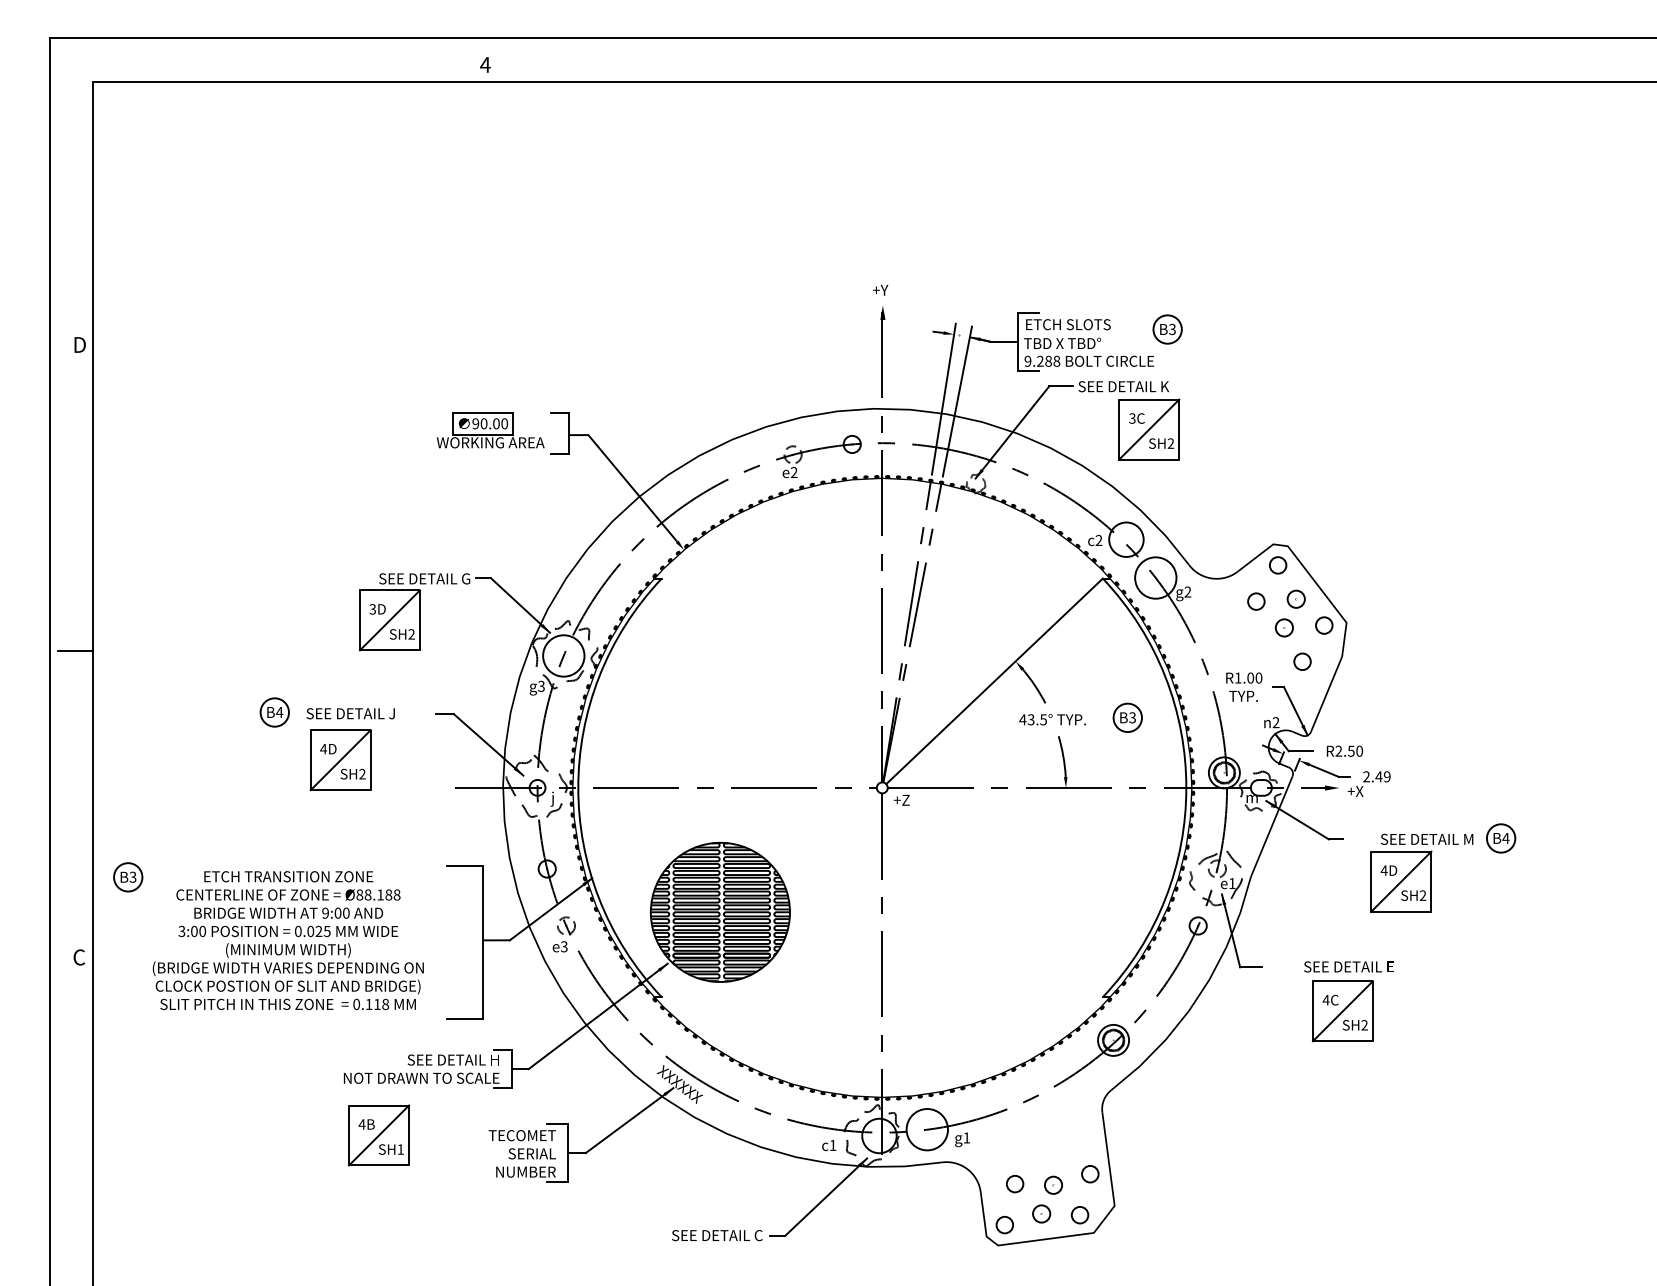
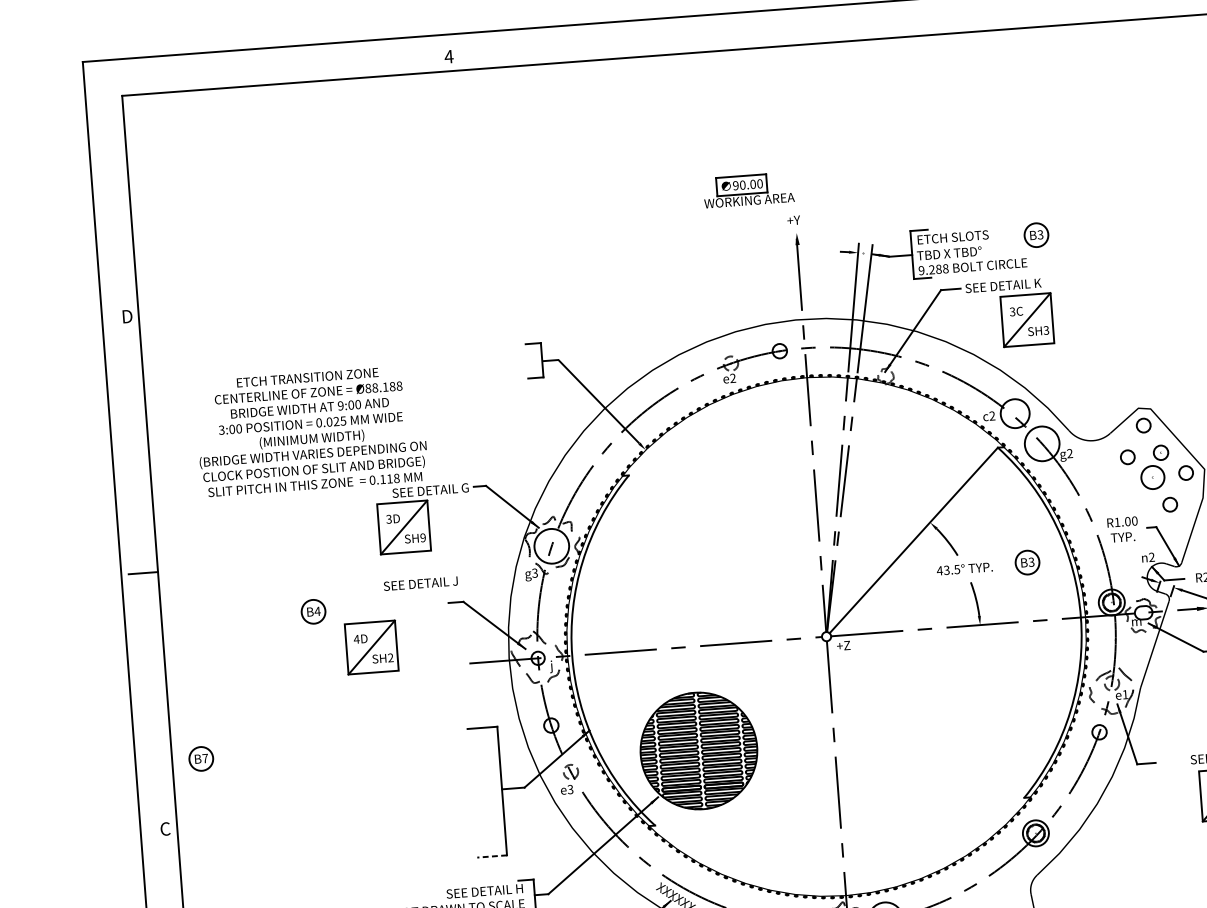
part: (490, 430) -> (748, 190), moved
text: (1170, 443) -> (1046, 330), SH2 -> SH3
circle: (1284, 627) -> (1152, 477), size x1.6
text: (411, 634) -> (423, 537), SH2 -> SH9
text: (350, 713) -> (420, 583), moved
text: (132, 876) -> (204, 757), B3 -> B7
text: (287, 940) -> (310, 431), moved
line: (465, 1019) -> (492, 856), solid -> dashed

